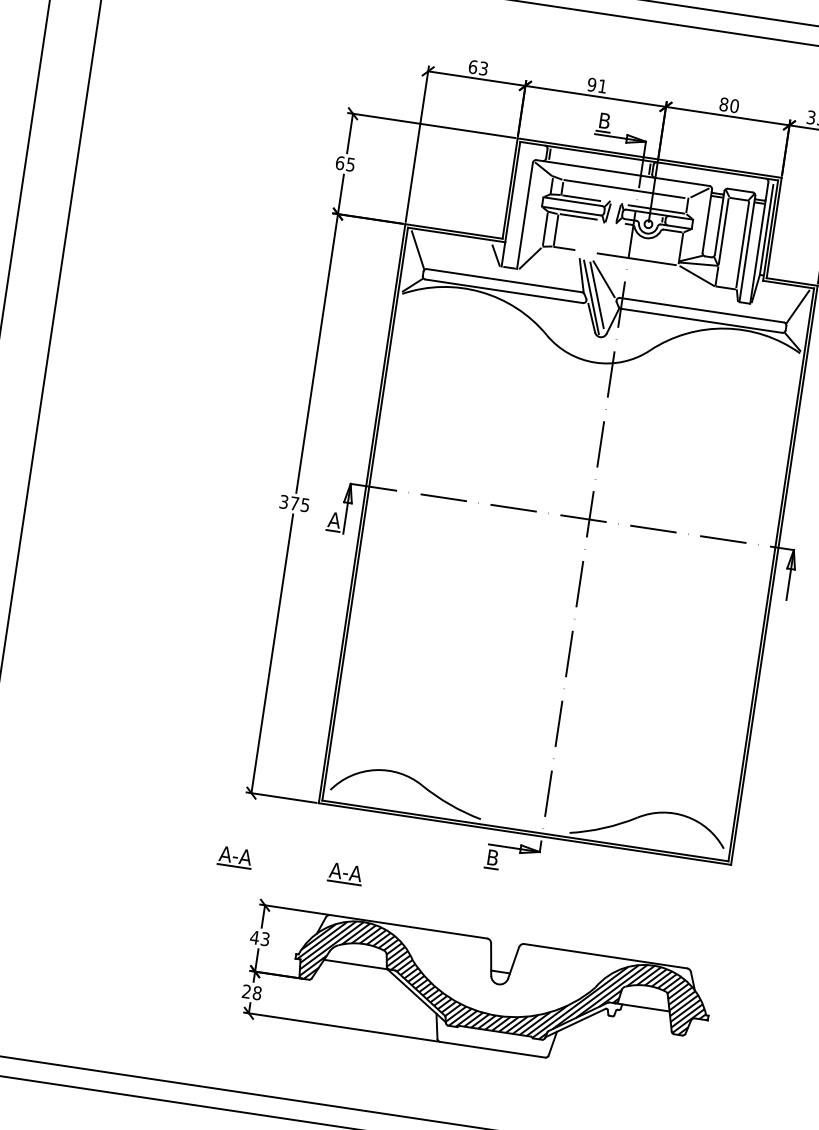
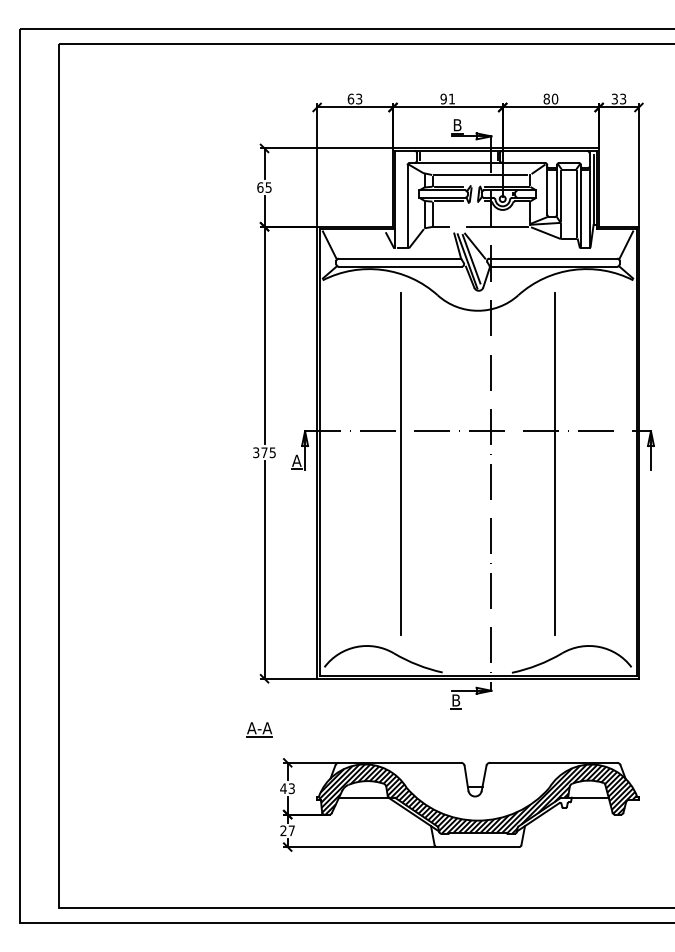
line: (468, 543) -> (401, 463), added
line: (664, 572) -> (554, 463), added
part: (345, 873) -> (345, 729), removed
text: (256, 992) -> (291, 830), 28 -> 27

